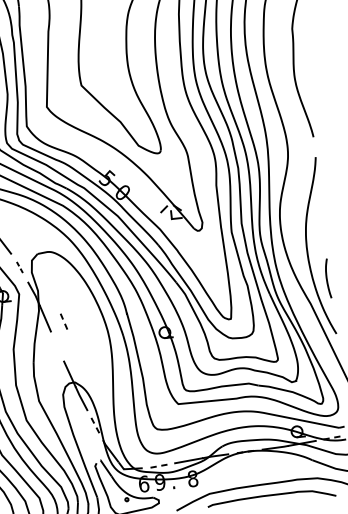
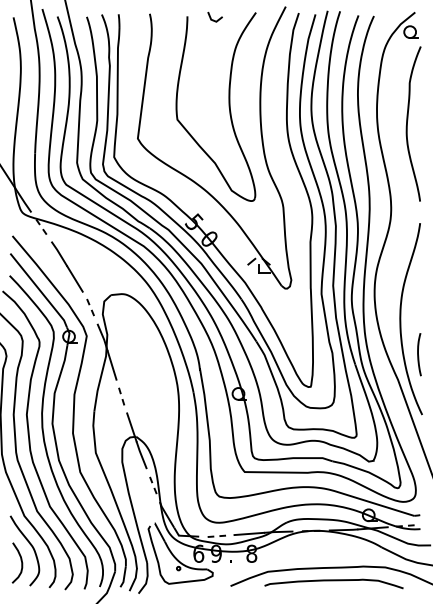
part: (19, 267) -> (90, 307), size x1.43
part: (63, 321) -> (121, 396), moved

